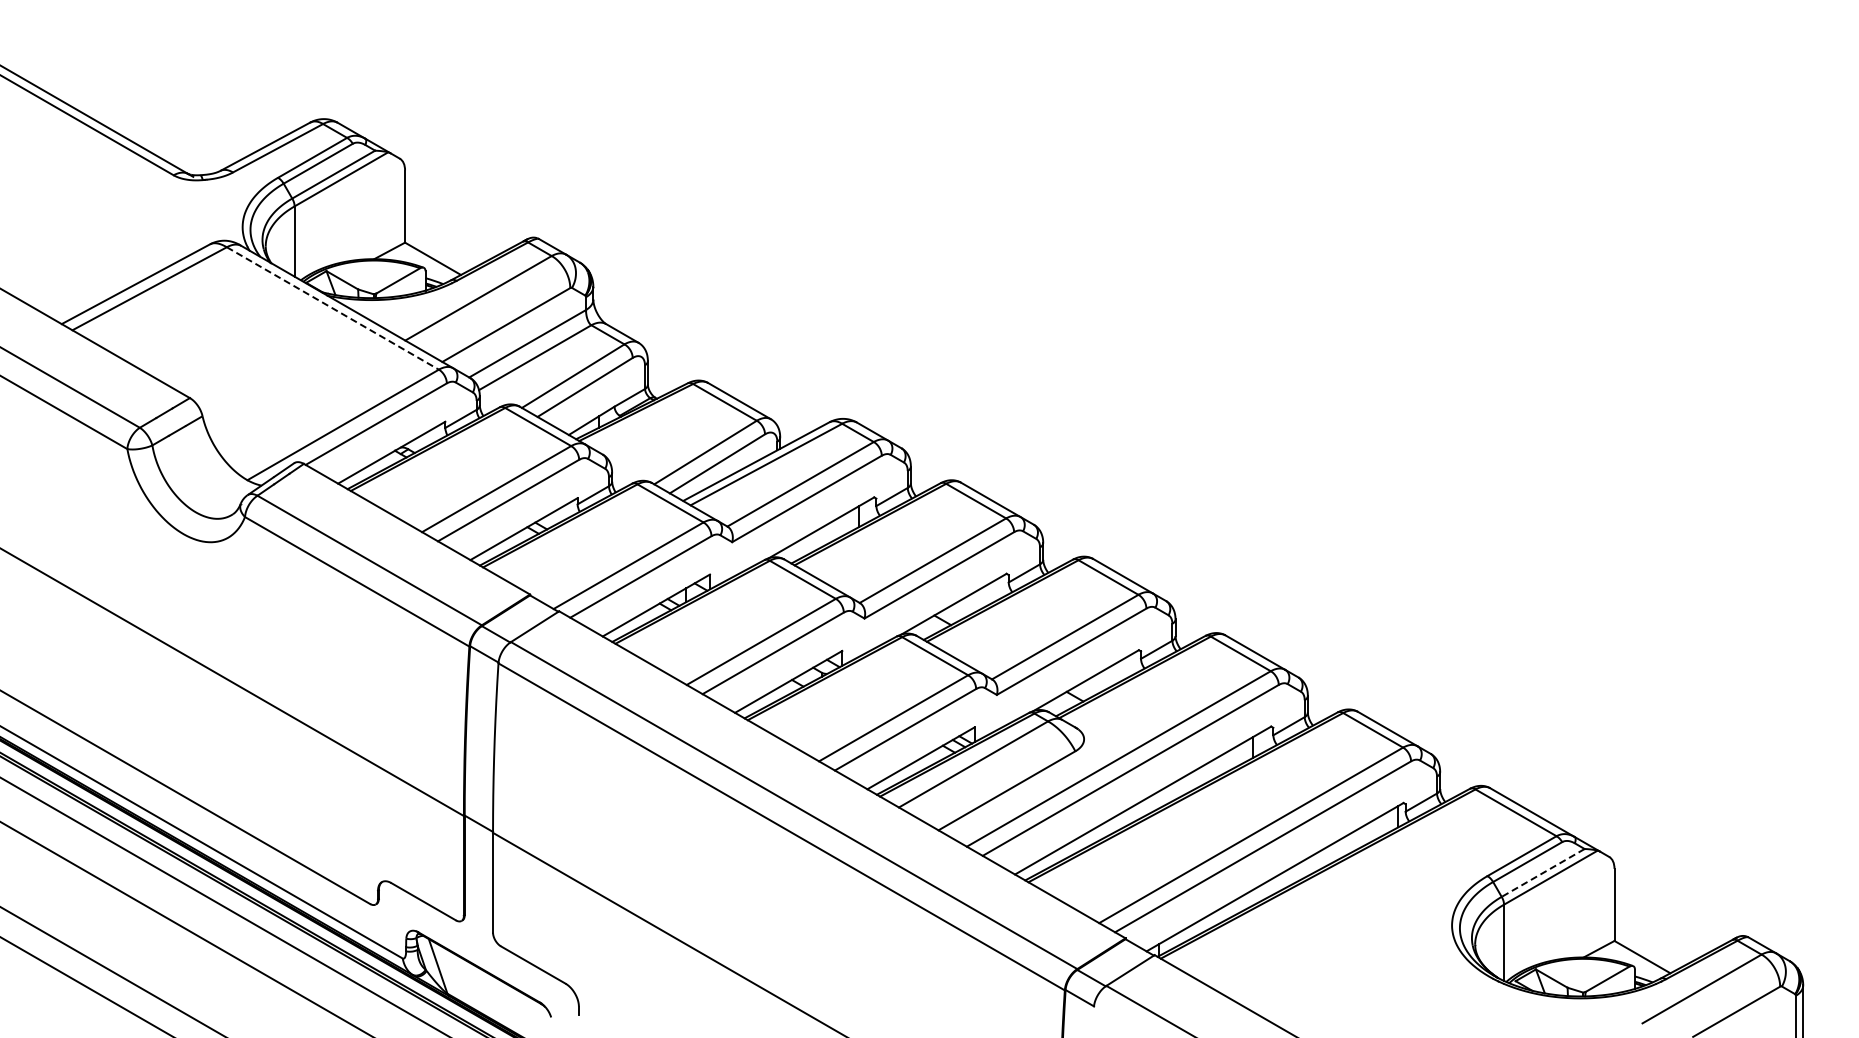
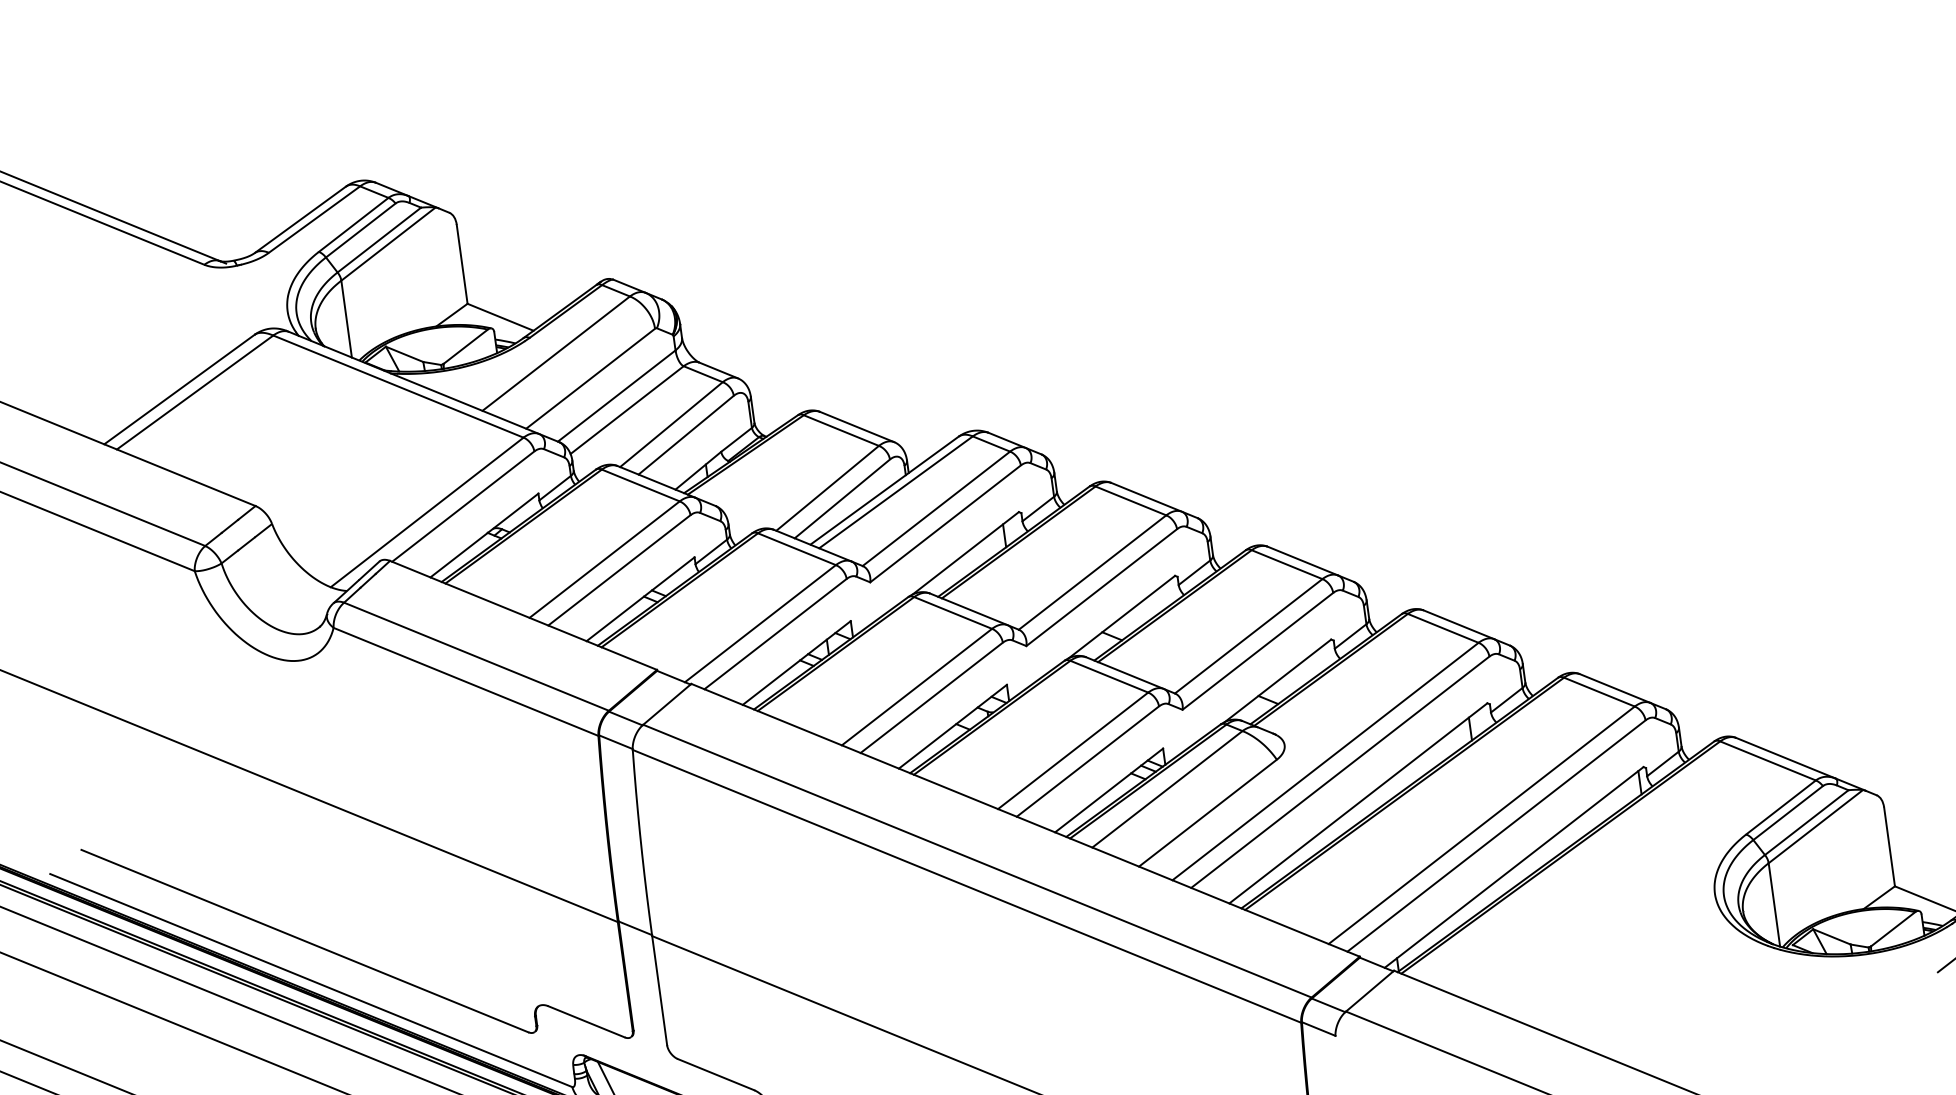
line: (333, 308) -> (399, 386), dashed -> solid
line: (1543, 872) -> (1807, 822), dashed -> solid

